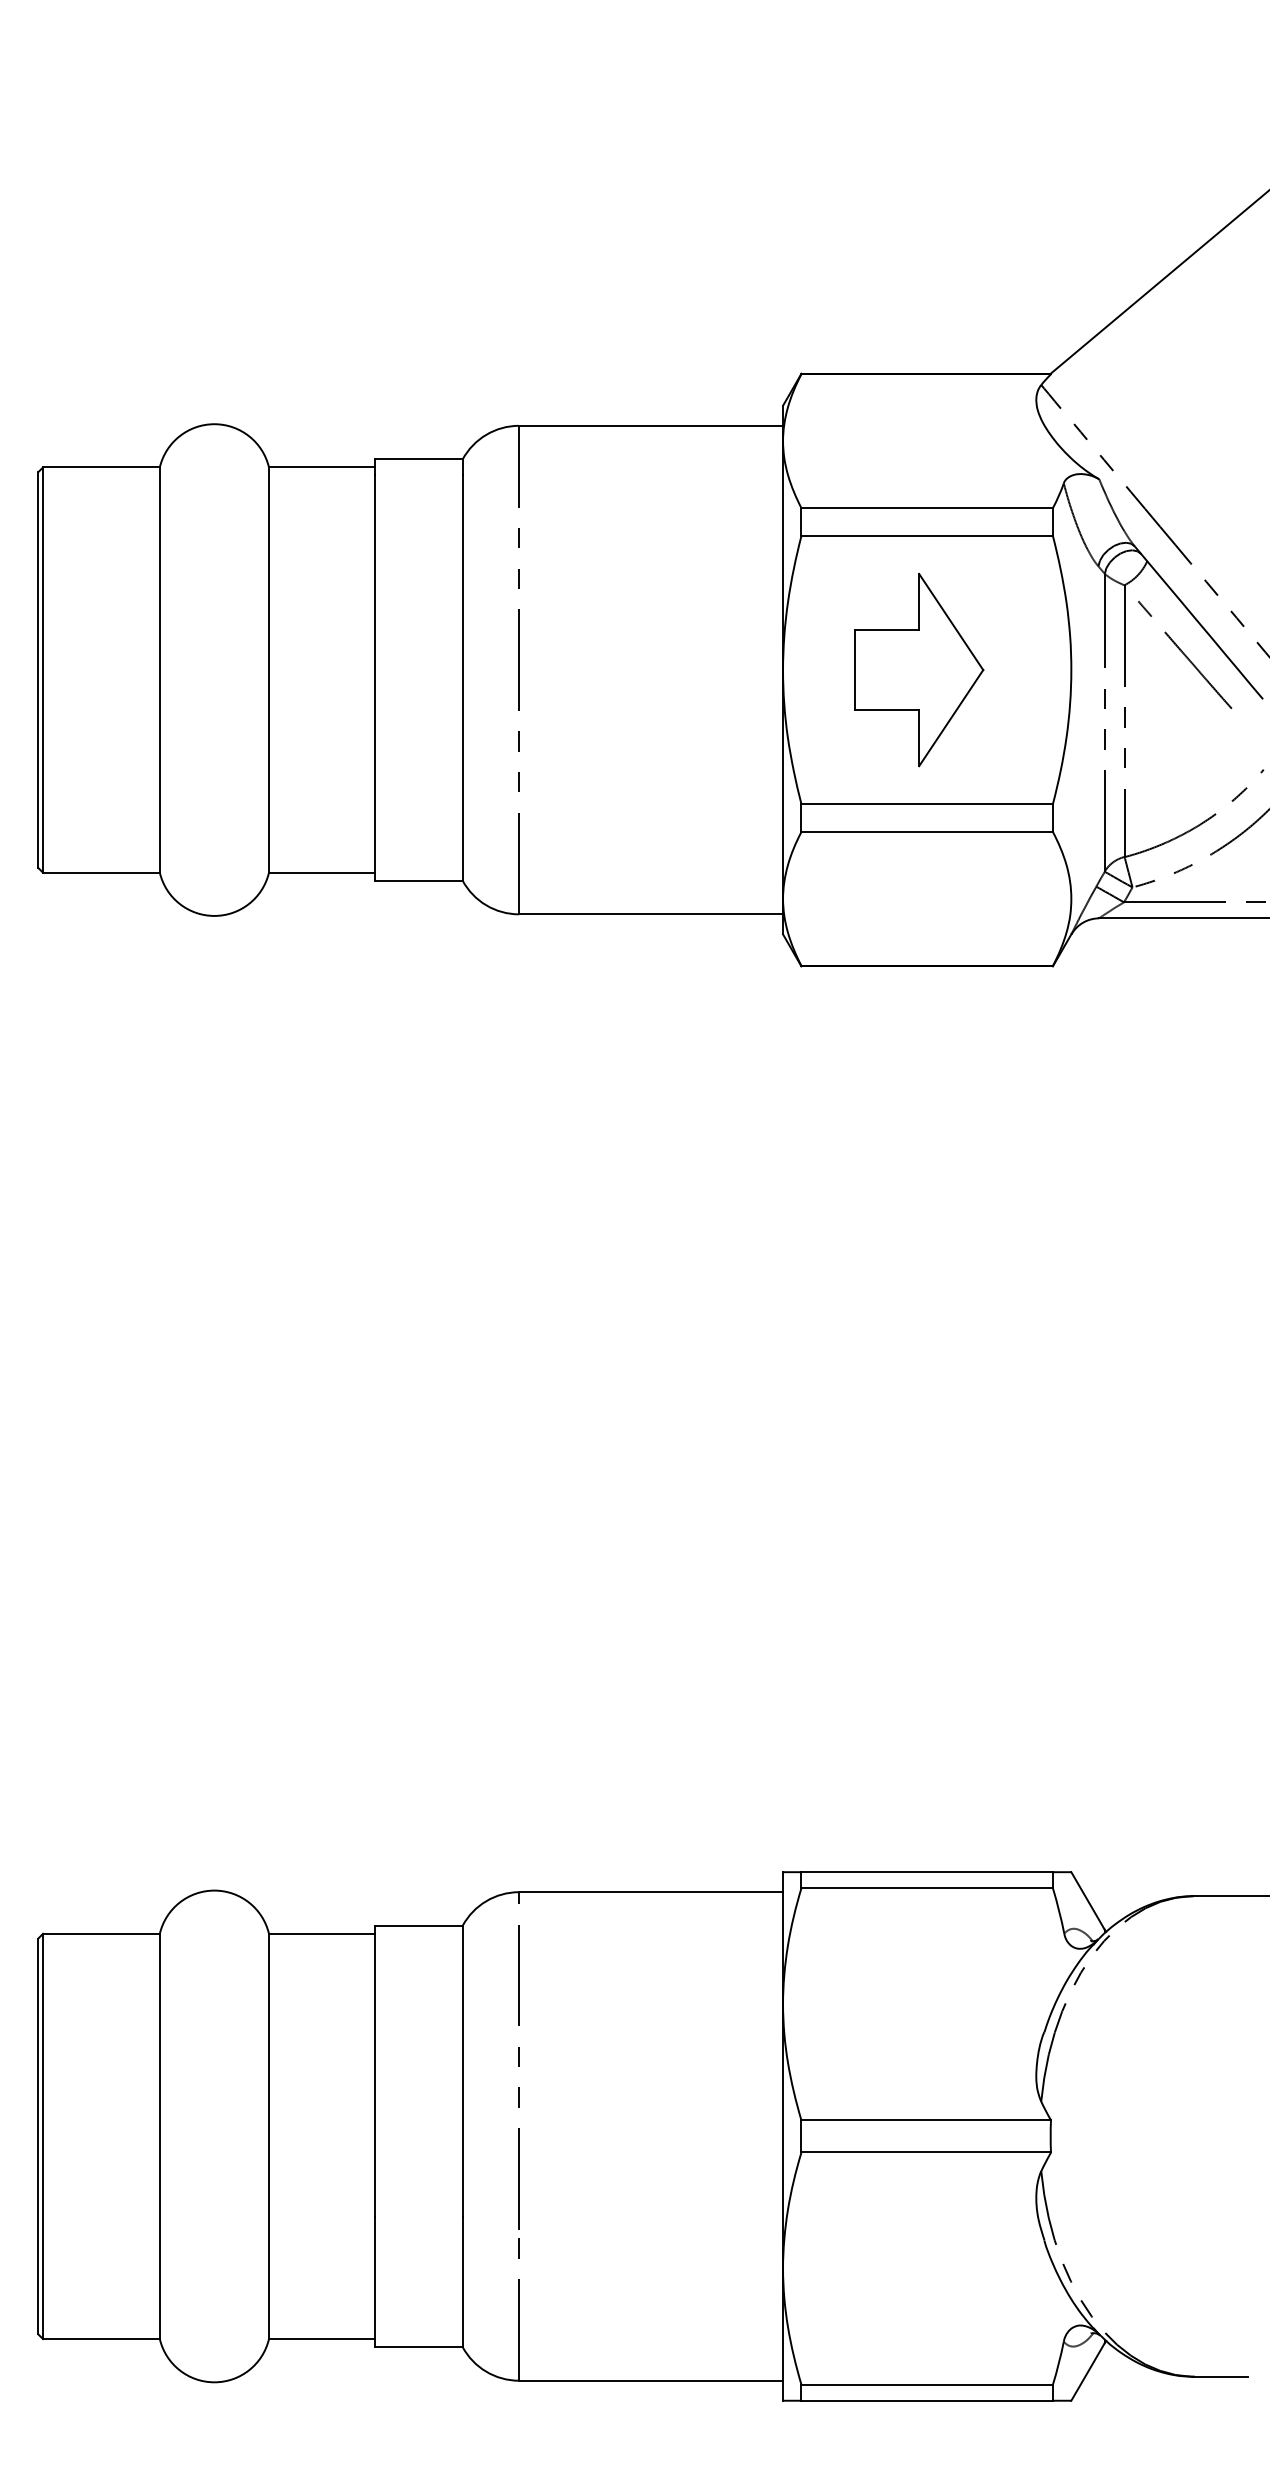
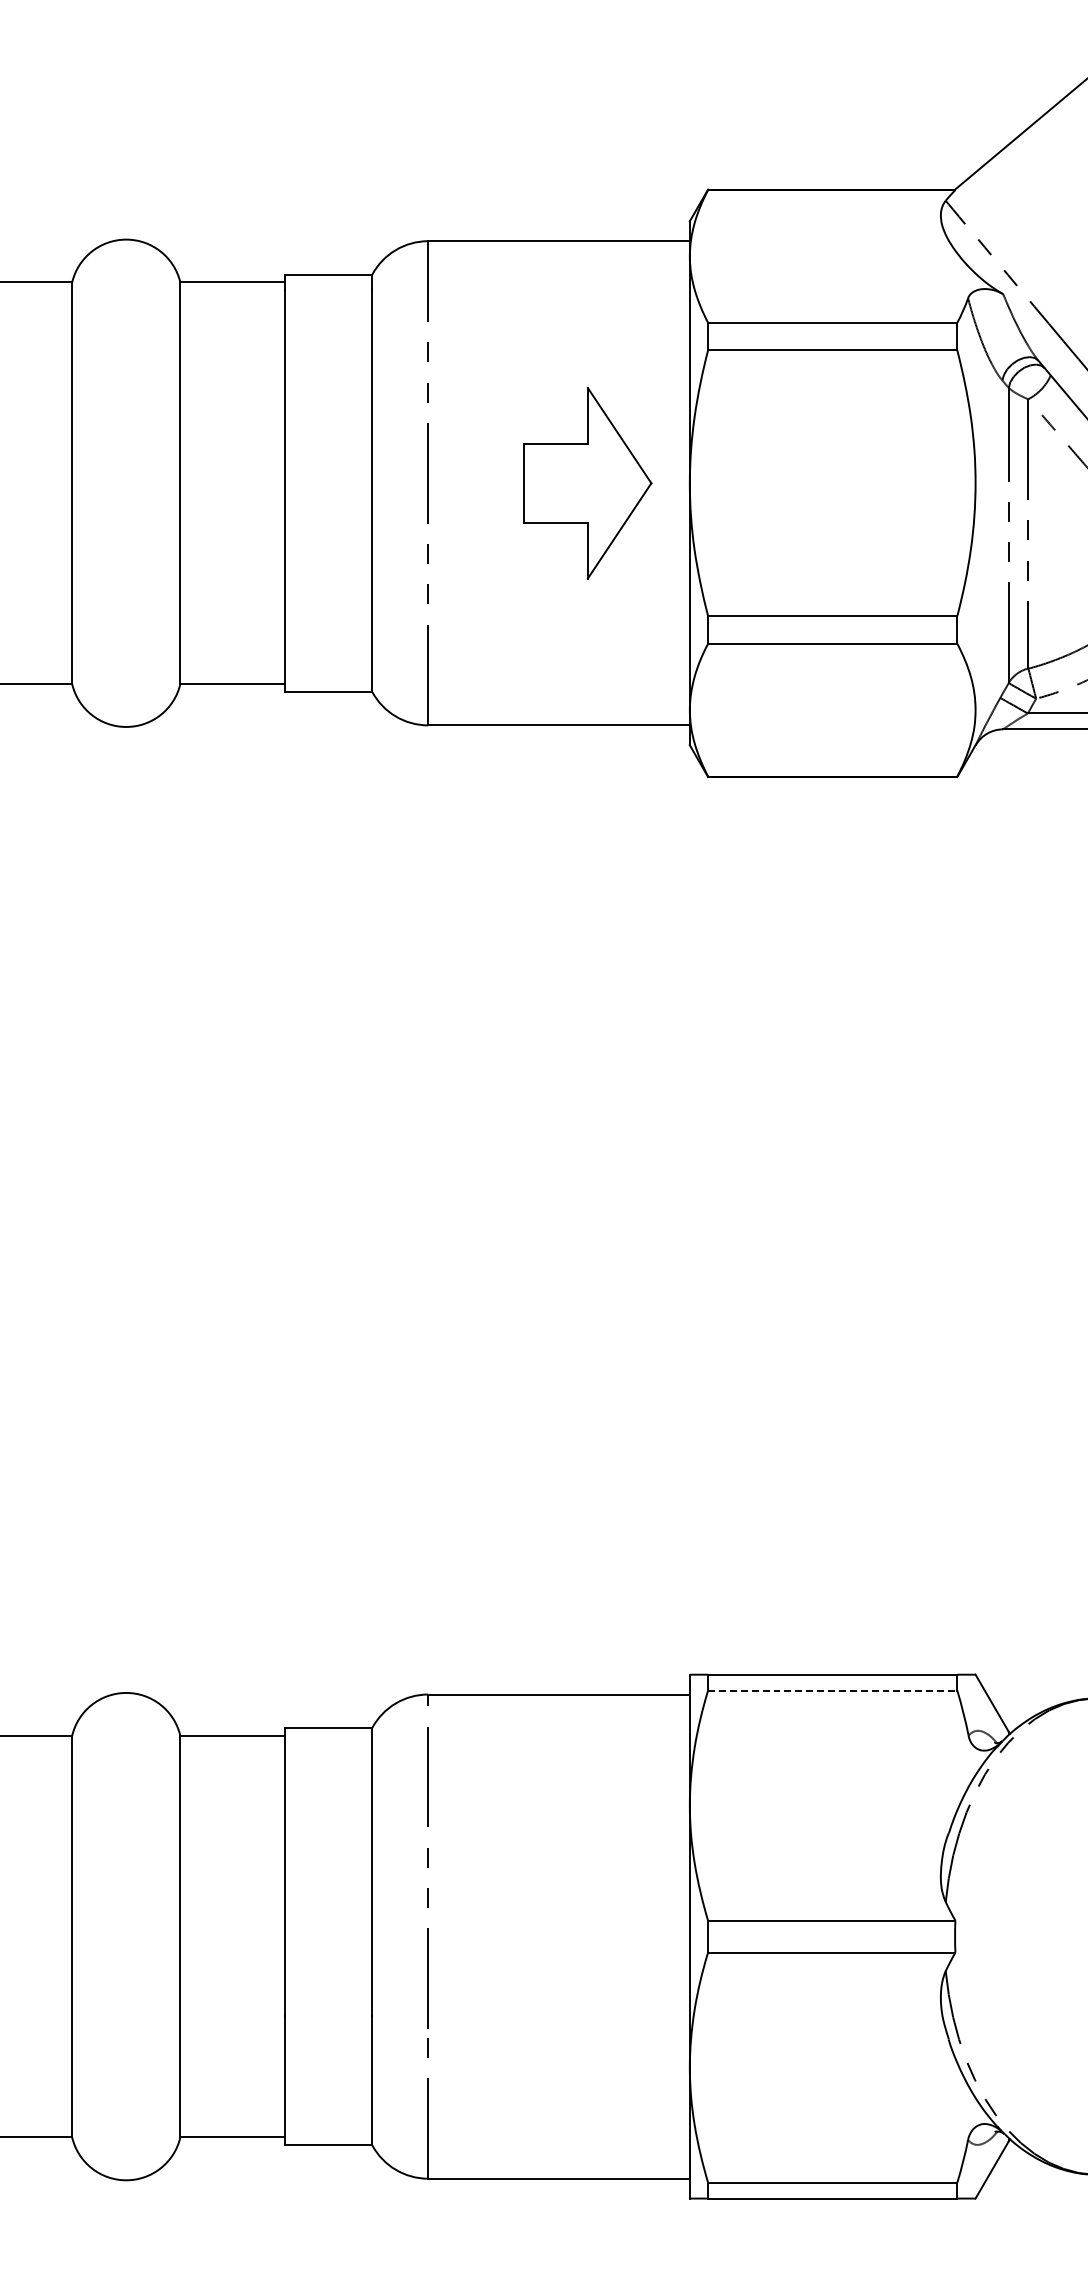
part: (919, 669) -> (588, 482), moved
line: (927, 1888) -> (833, 1690), solid -> dashed

